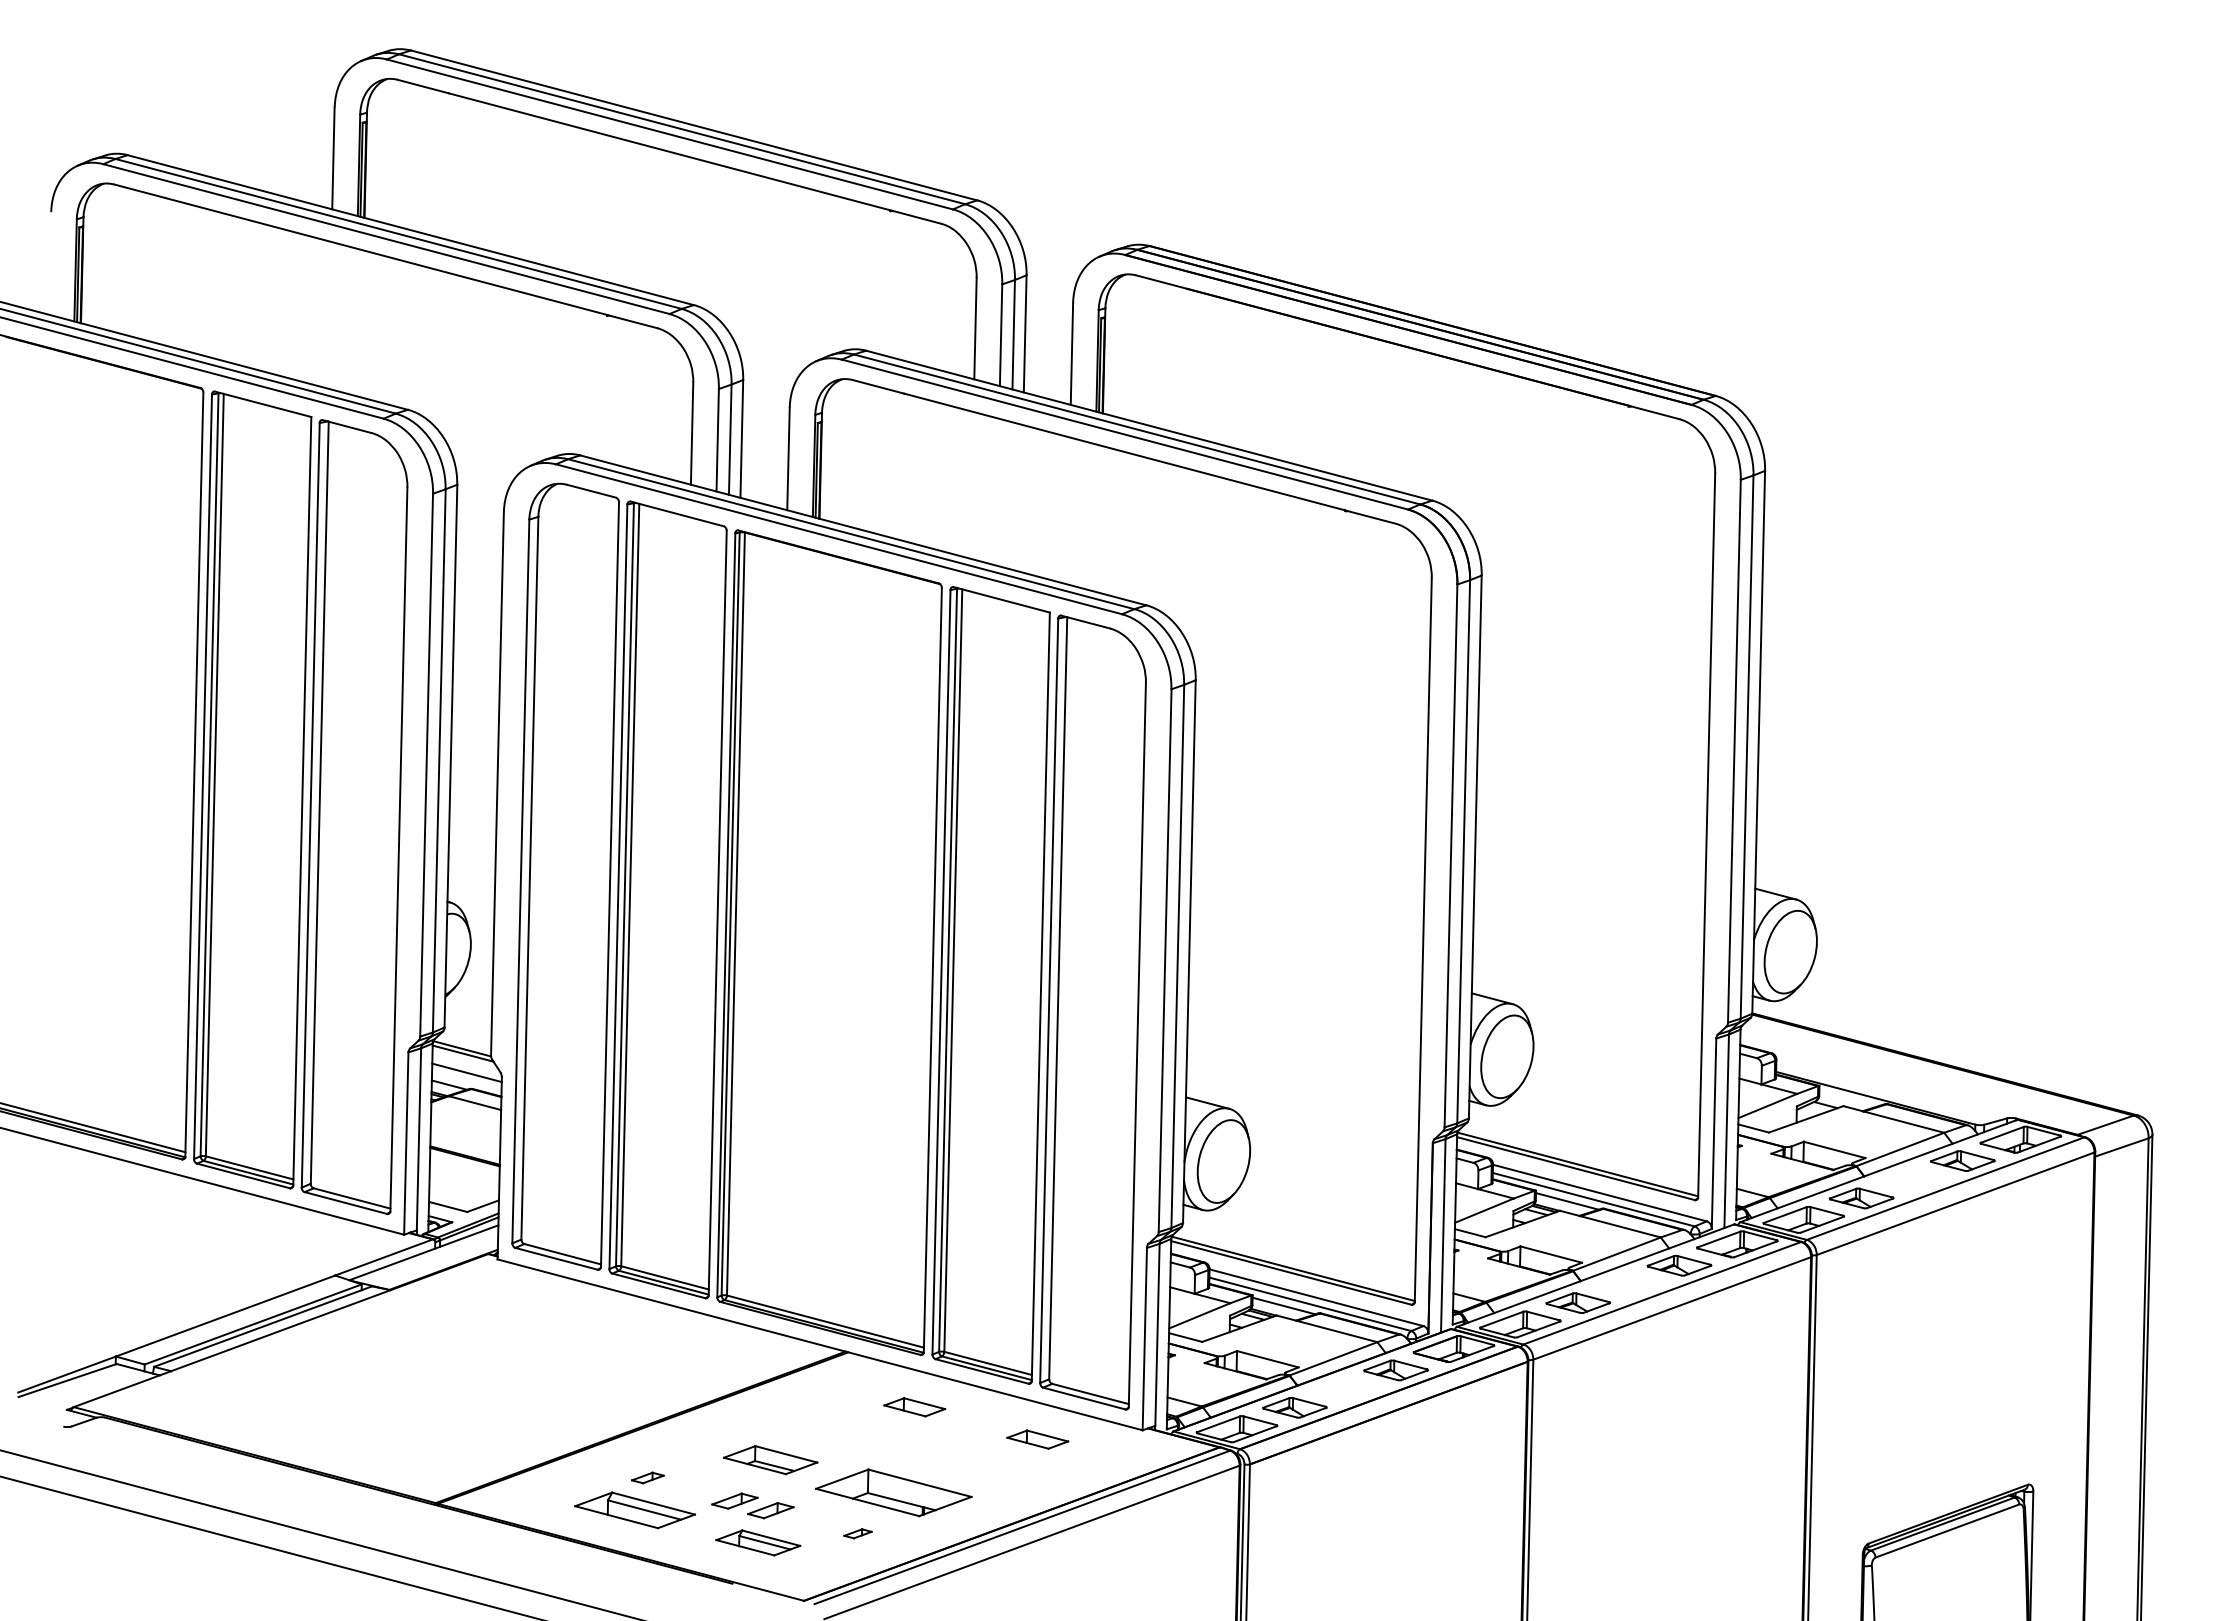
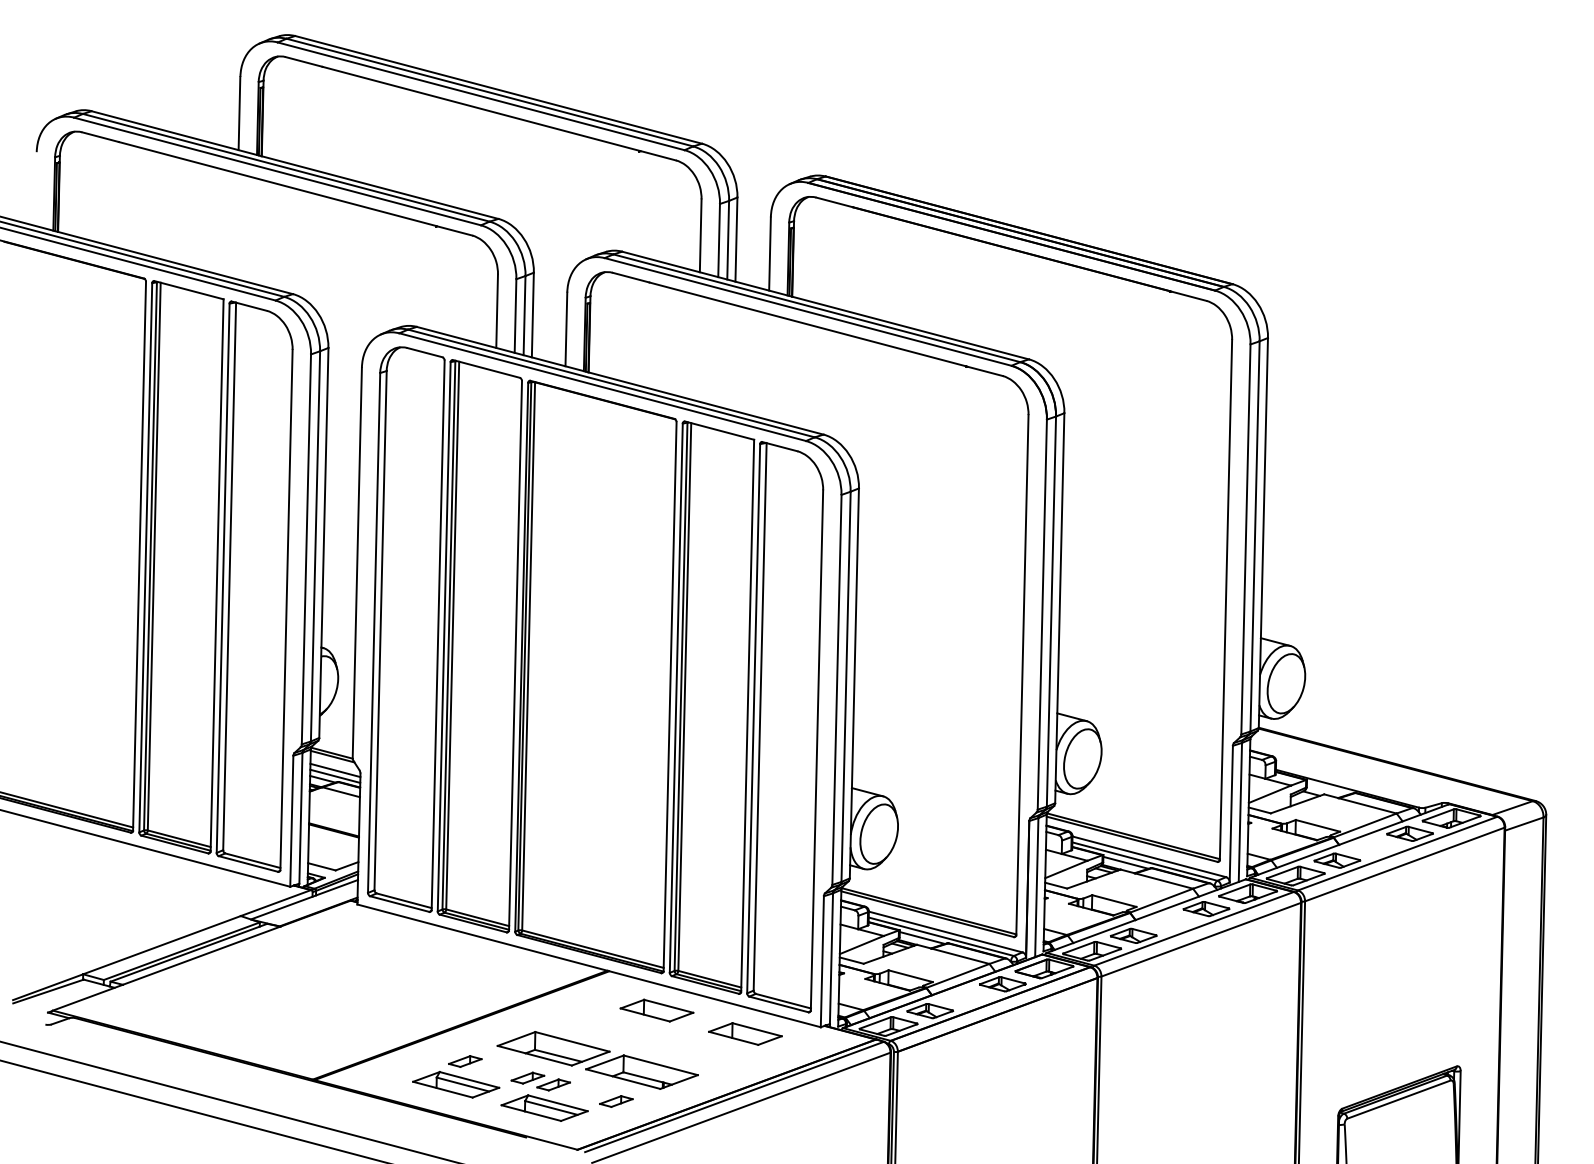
line: (466, 1080) -> (335, 775), added
part: (914, 1407) -> (656, 1010), size x1.67
part: (1037, 1439) -> (745, 1033), size x1.67
part: (770, 1459) -> (553, 1048), size x1.67
part: (647, 1477) -> (465, 1061), size x1.43
part: (857, 1533) -> (615, 1101), size x1.67
part: (758, 1542) -> (544, 1107), size x1.43

